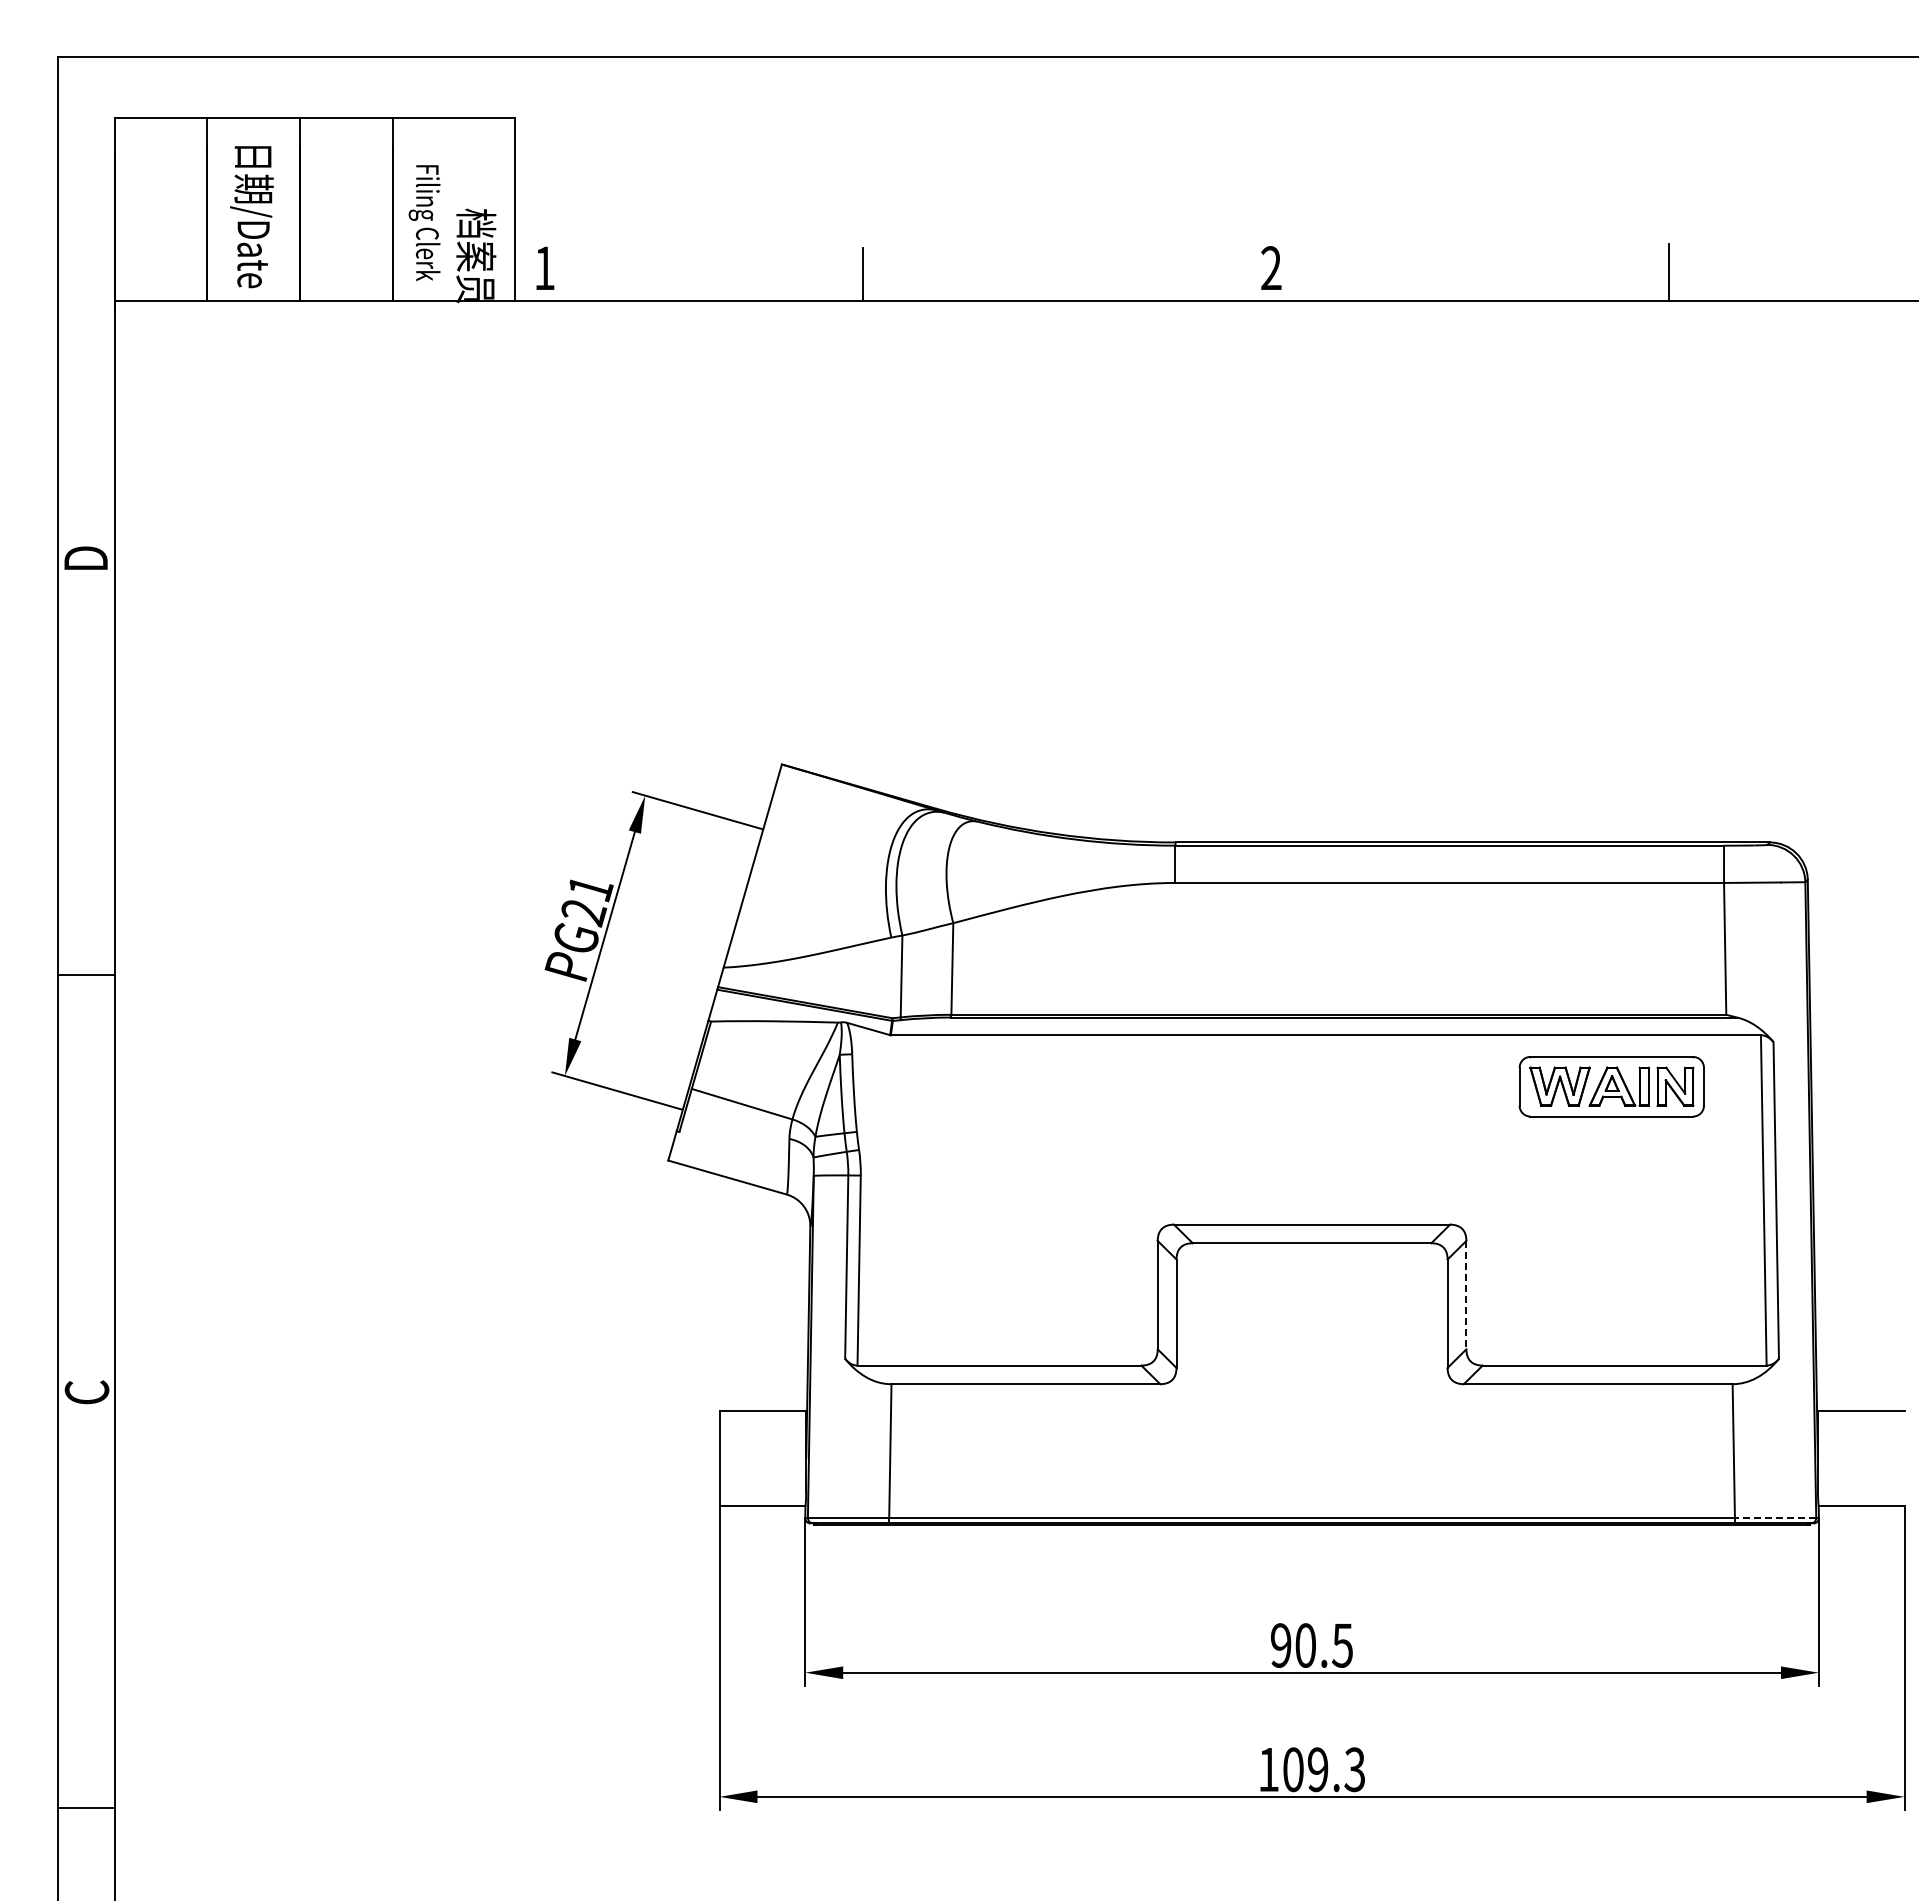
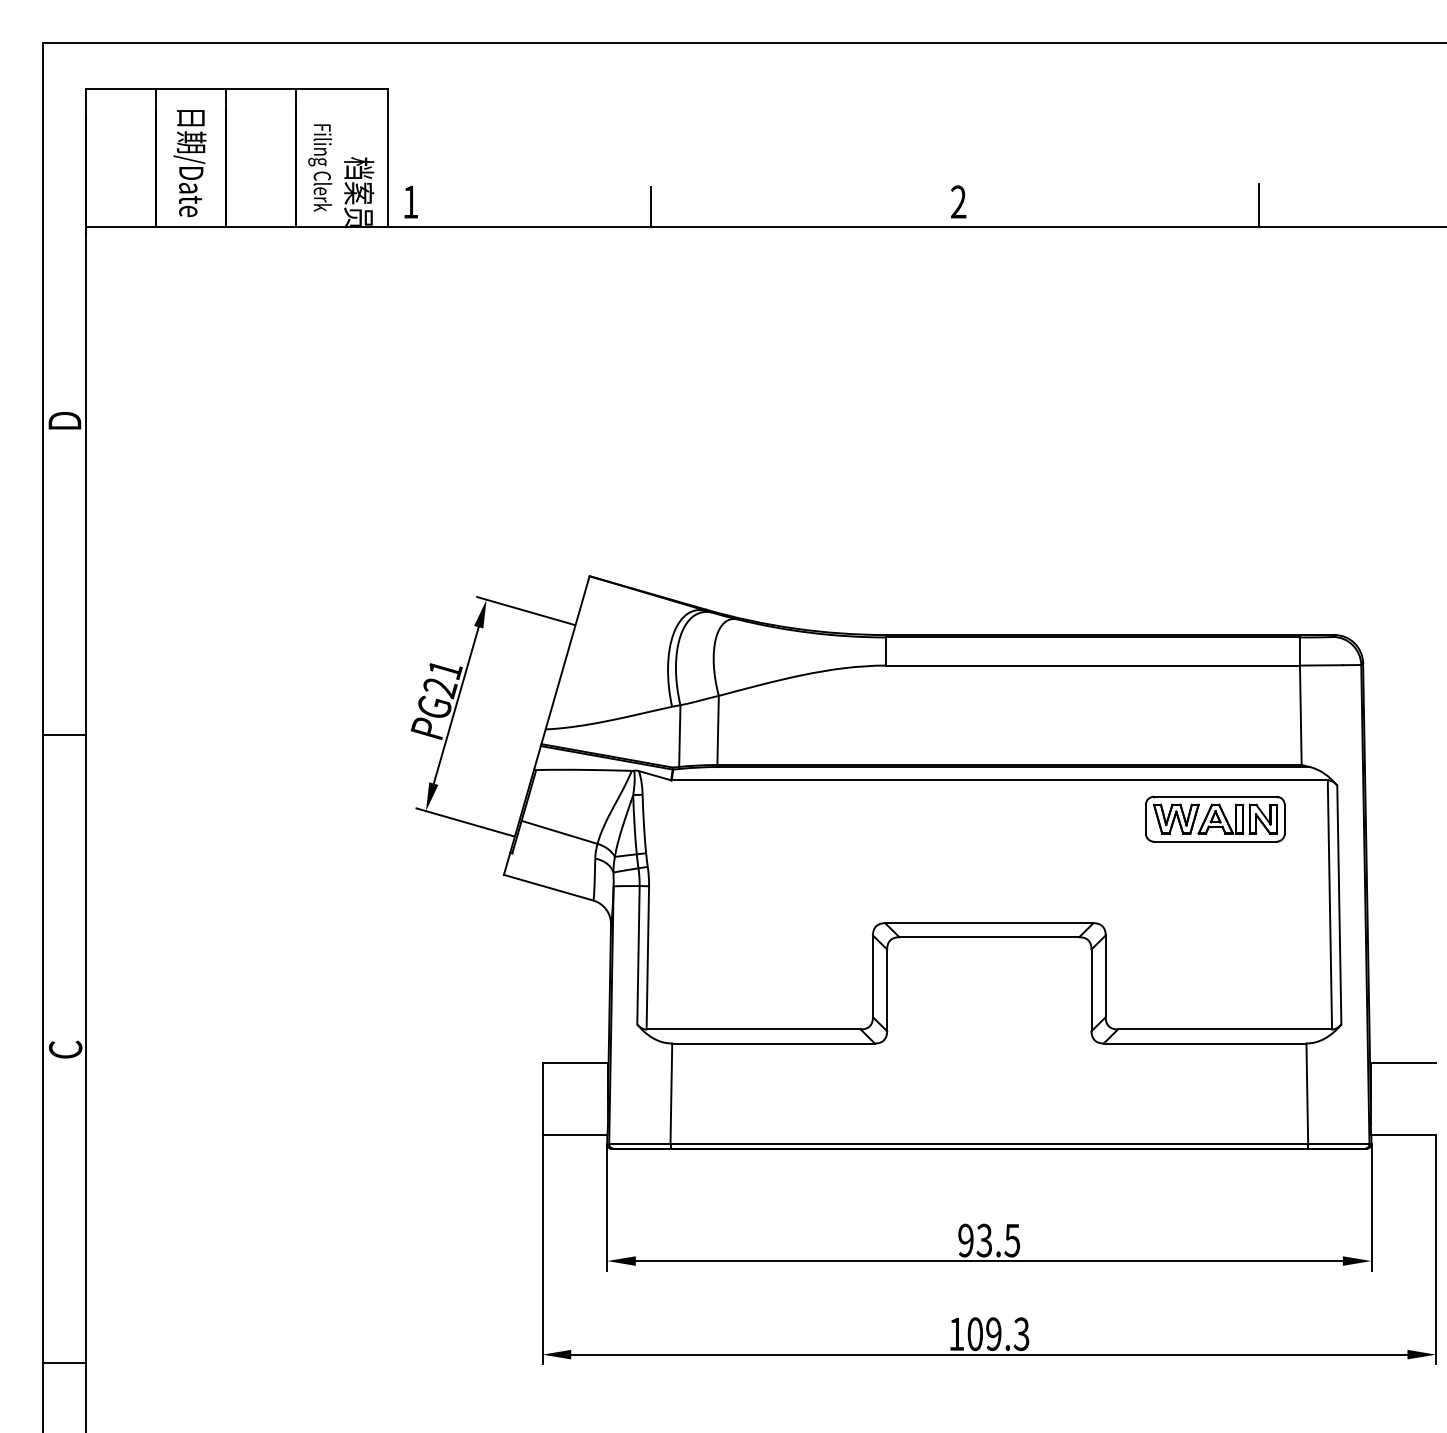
line: (1466, 1295) -> (1105, 976), dashed -> solid
line: (1775, 1517) -> (1338, 1144), dashed -> solid
text: (1305, 1645) -> (984, 1240), 90.5 -> 93.5

